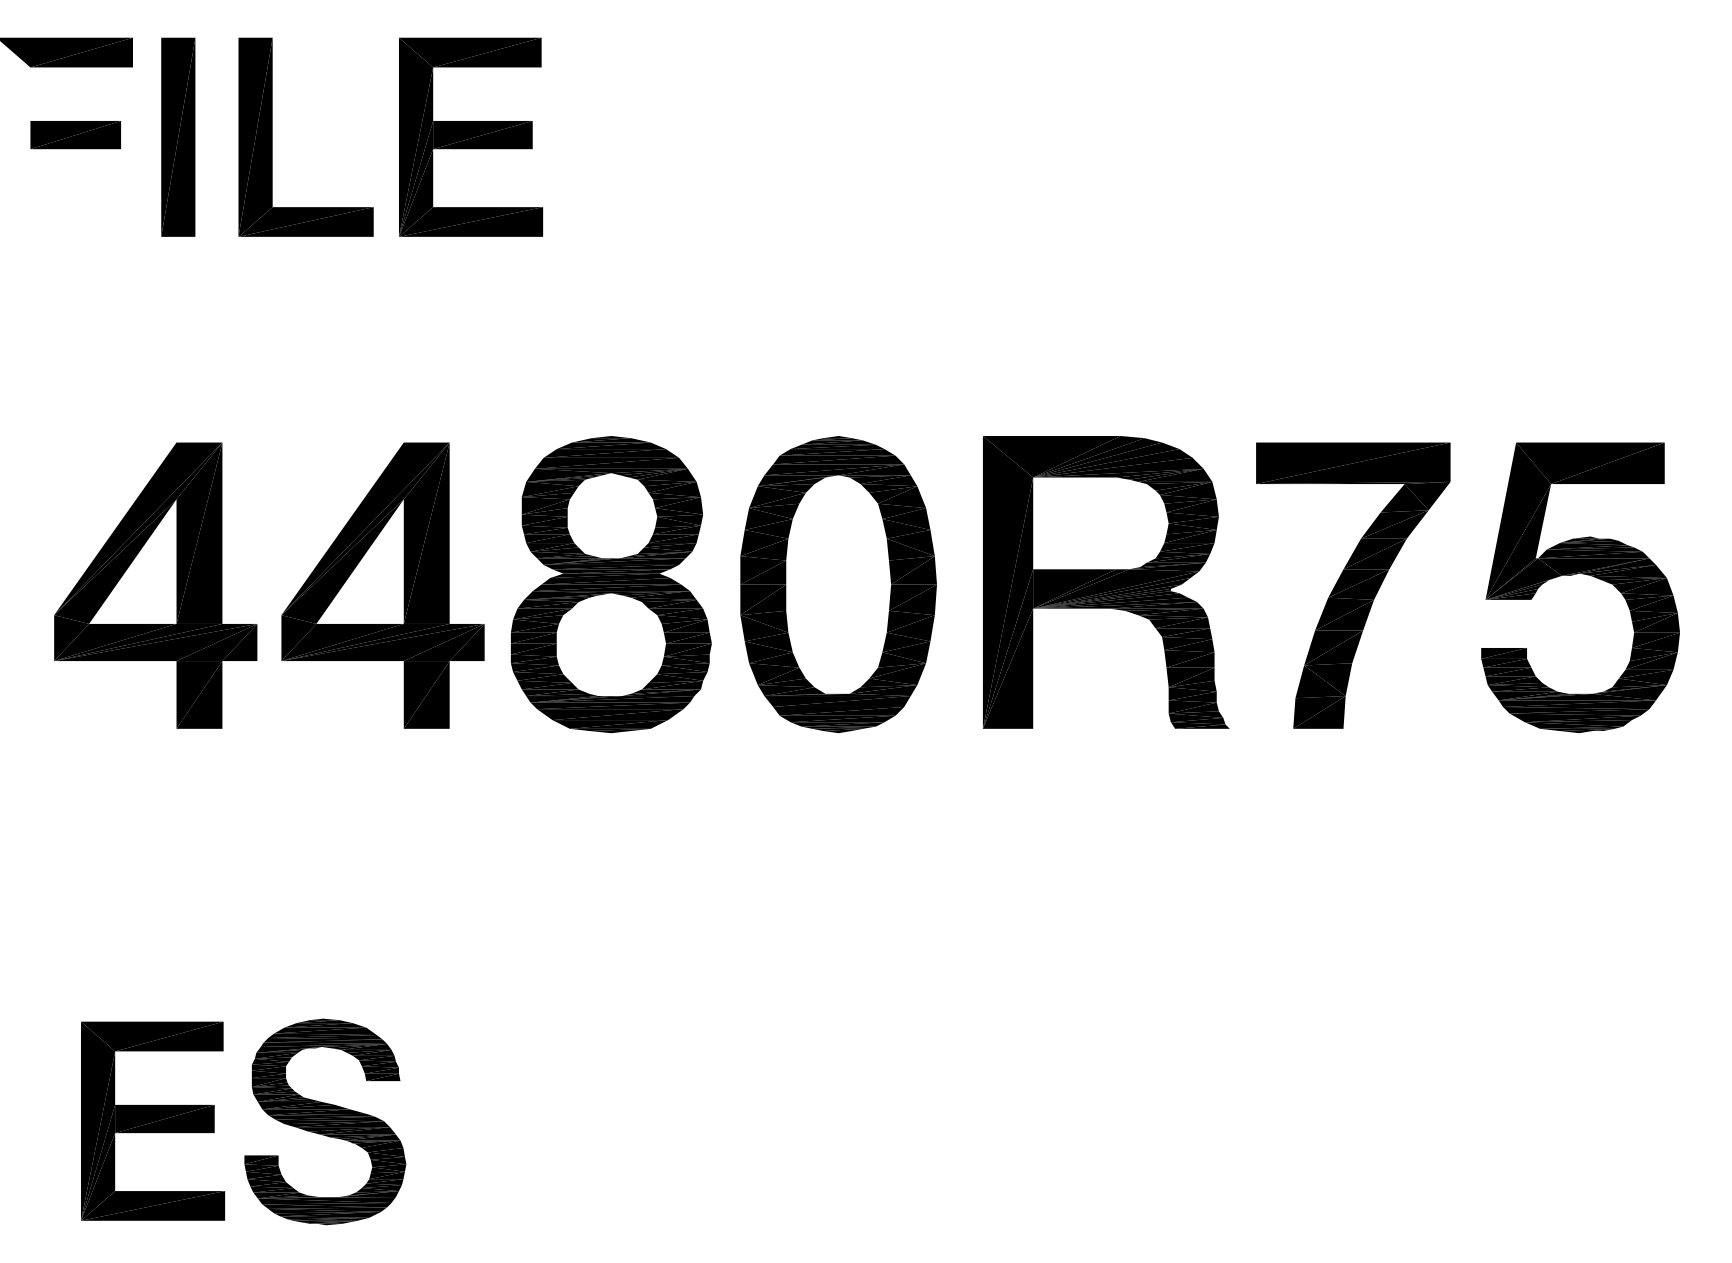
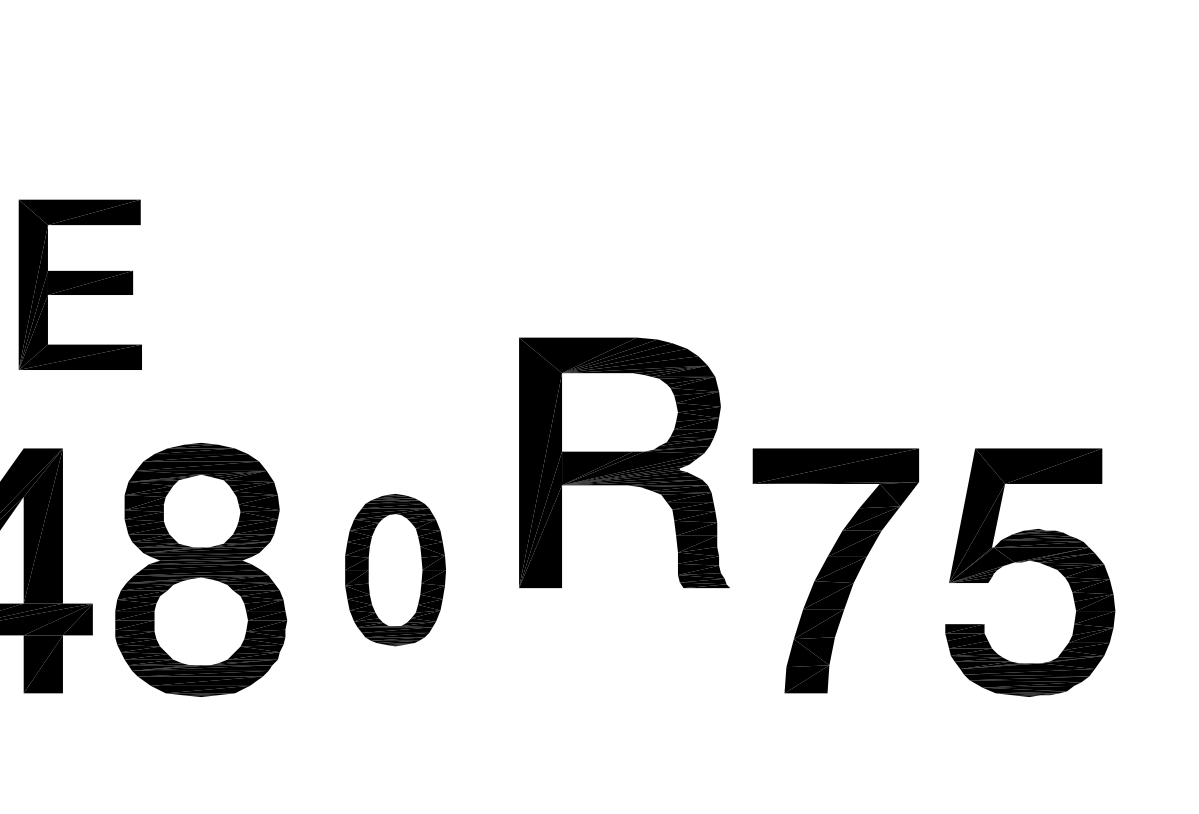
part: (471, 136) -> (80, 284), moved
part: (1106, 582) -> (624, 462), moved
part: (838, 584) -> (395, 569), size x0.6

